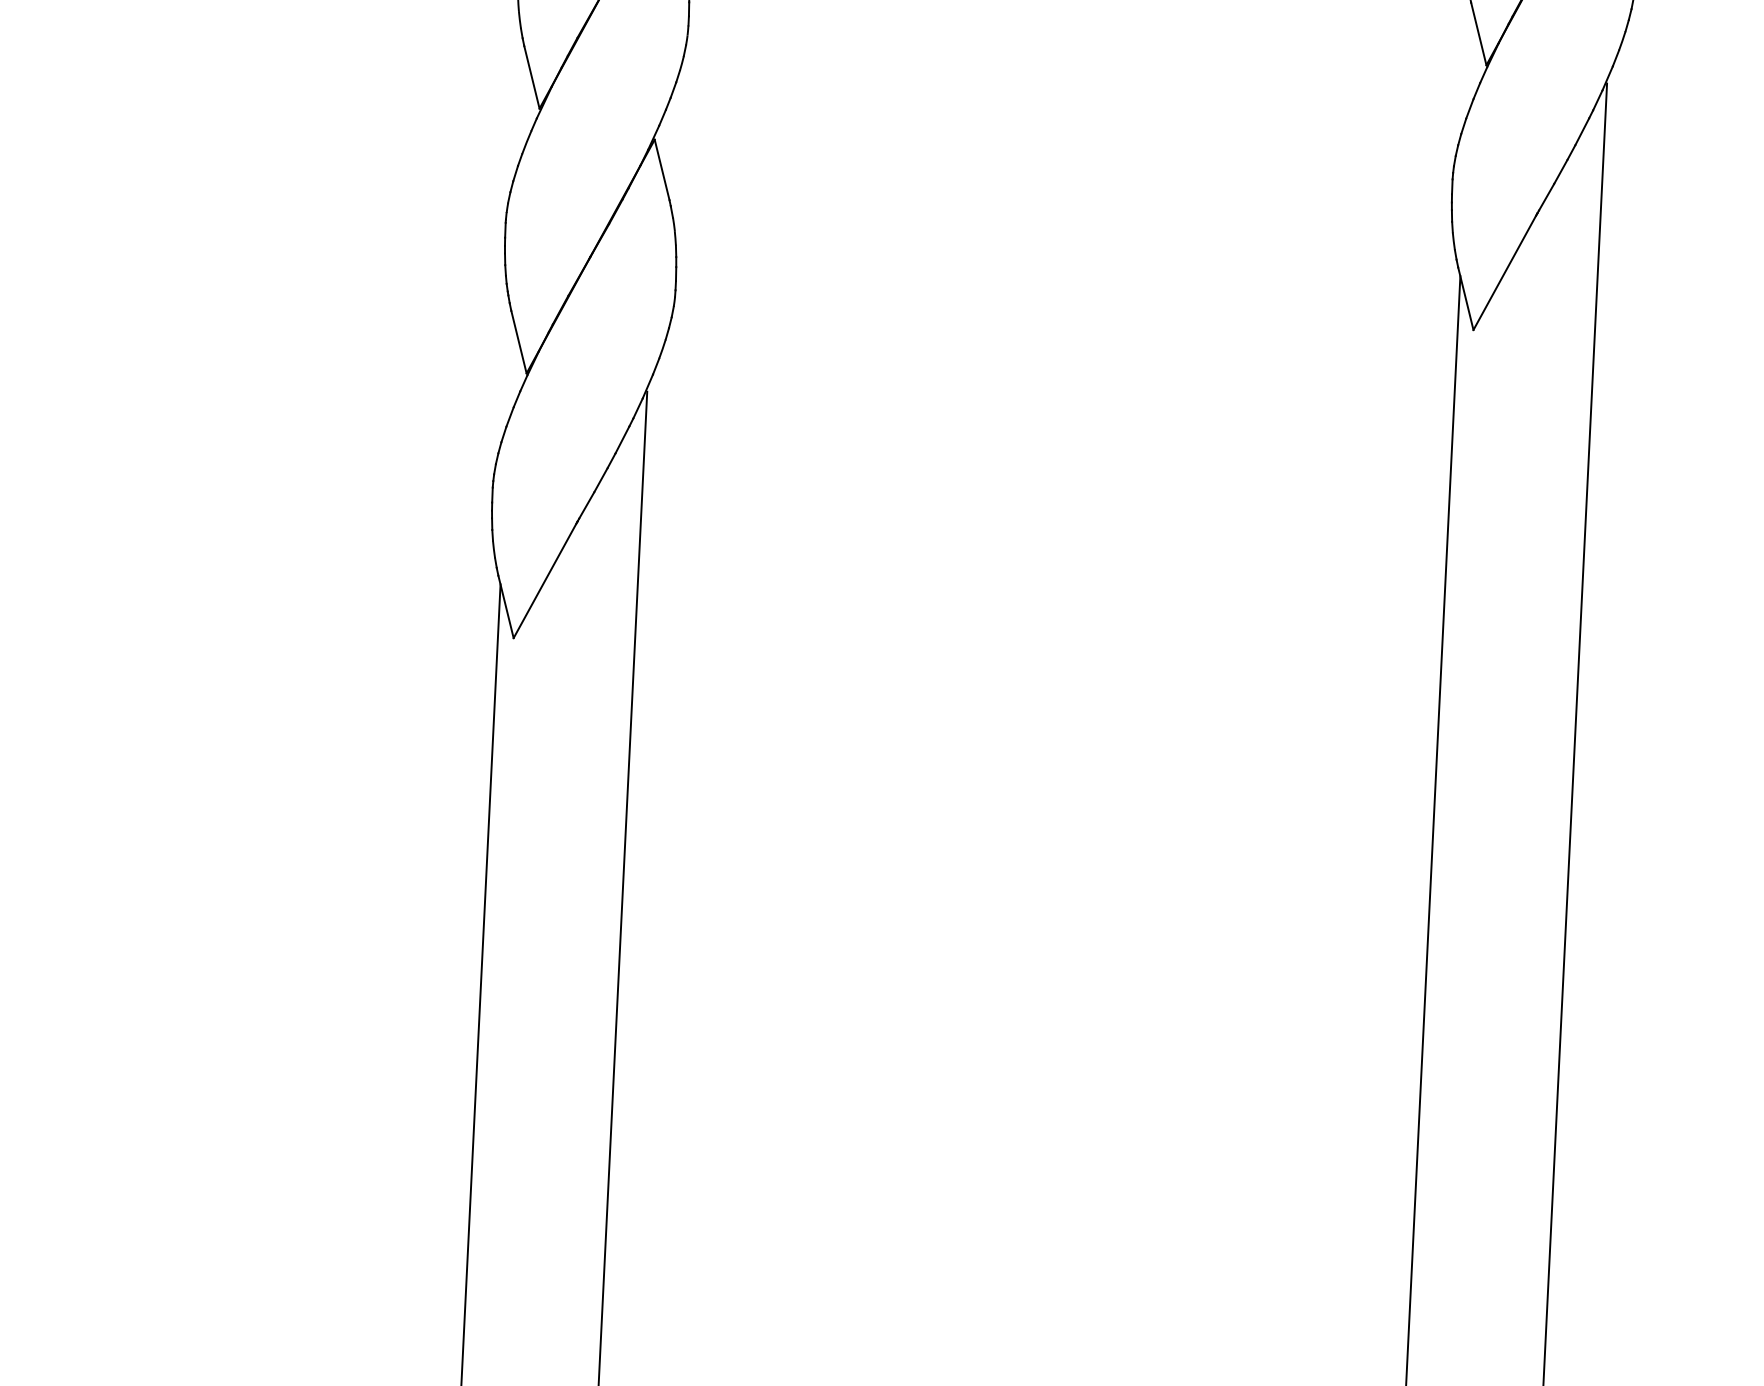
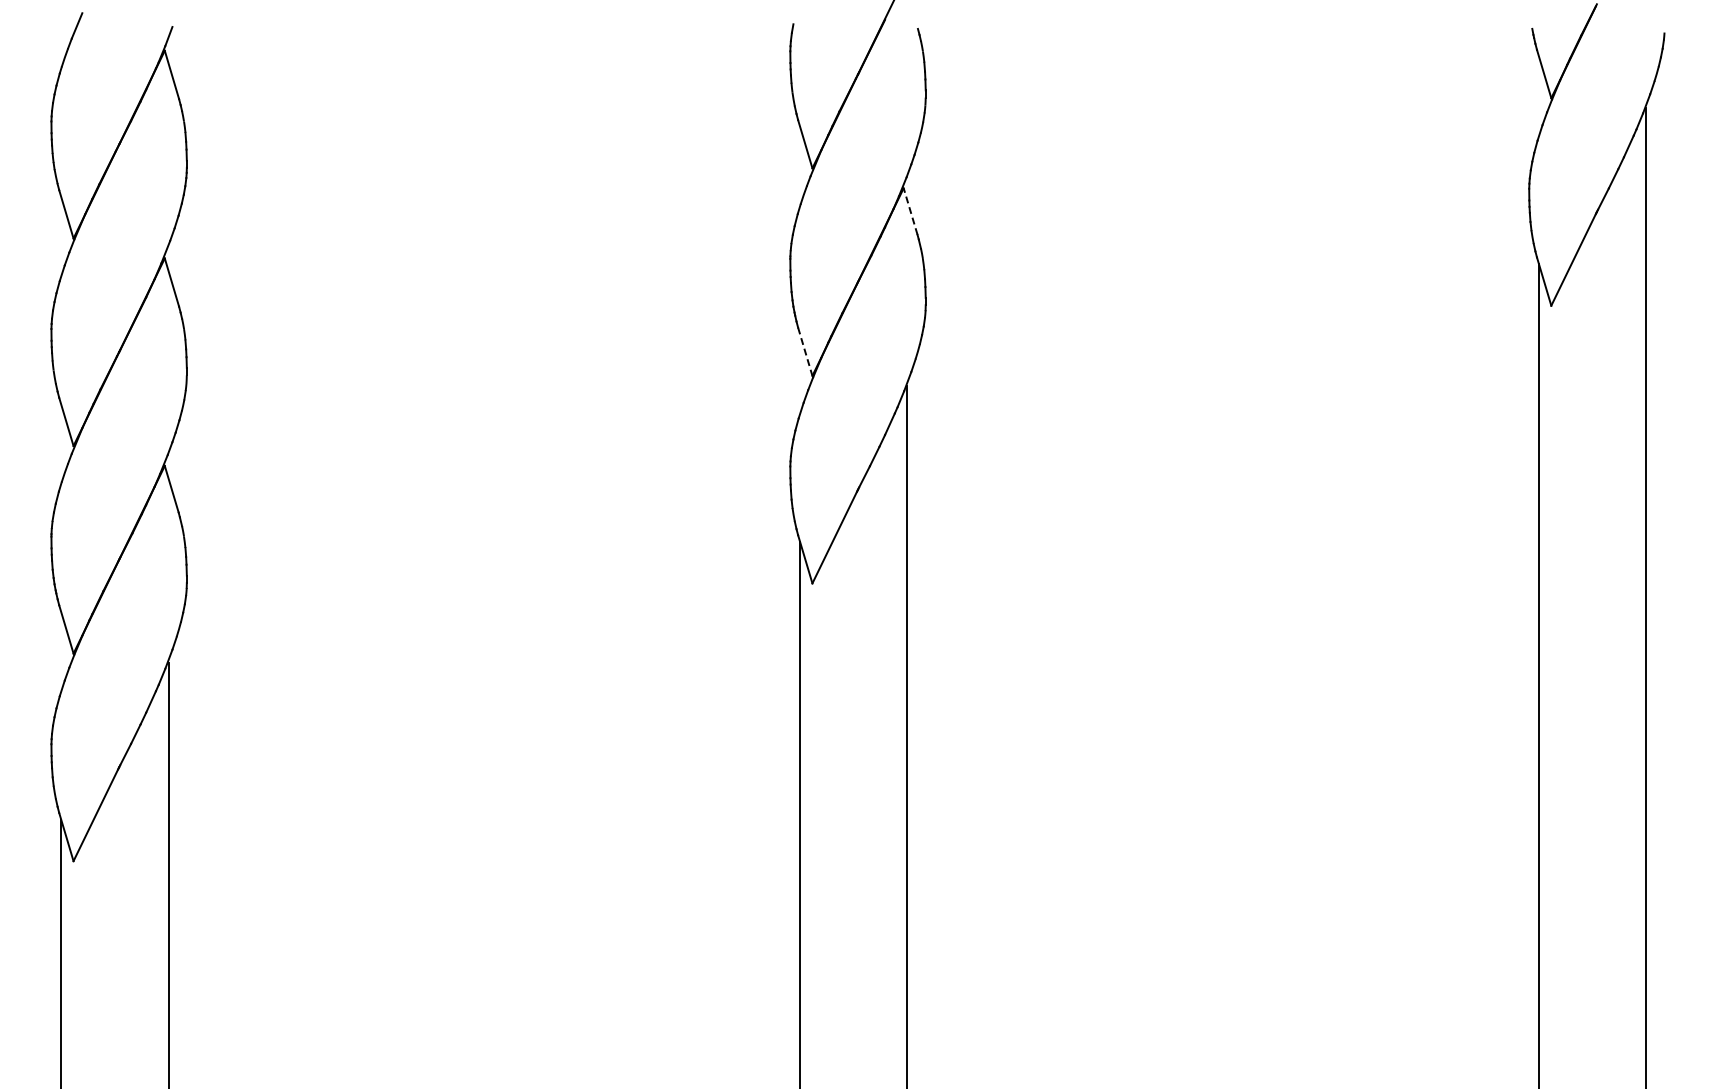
line: (661, 169) -> (910, 211), solid -> dashed
line: (519, 343) -> (805, 352), solid -> dashed

